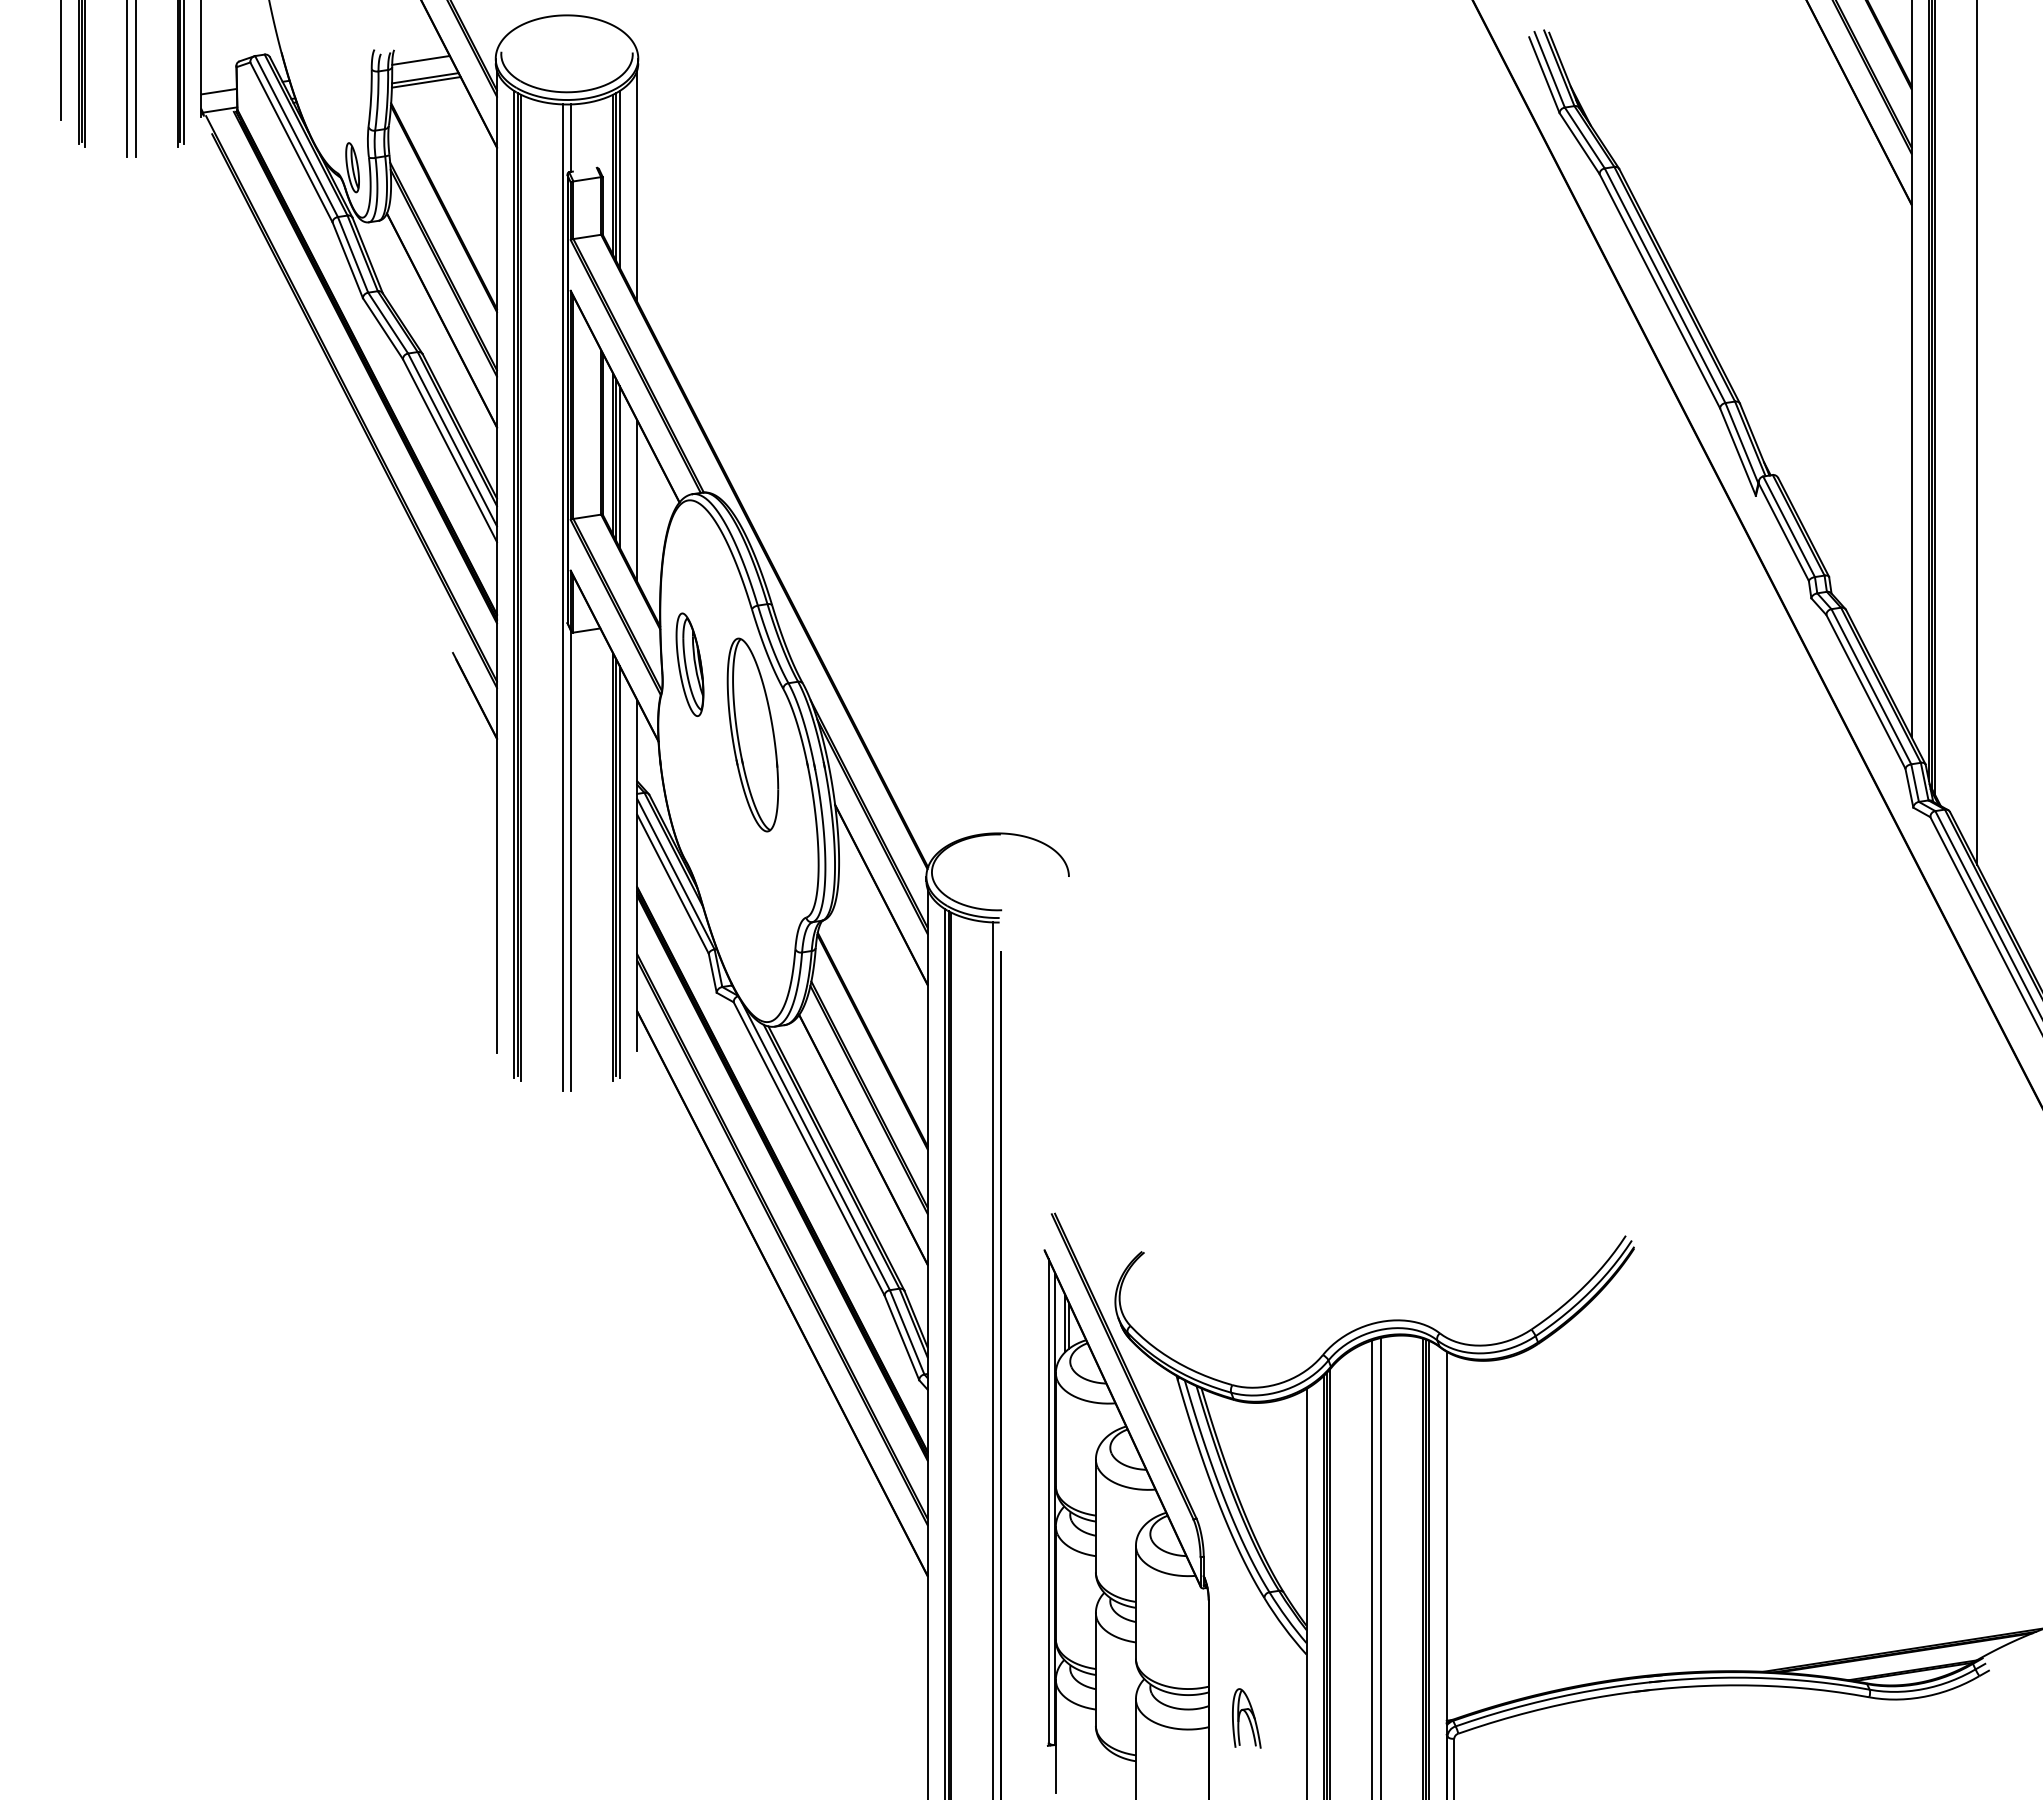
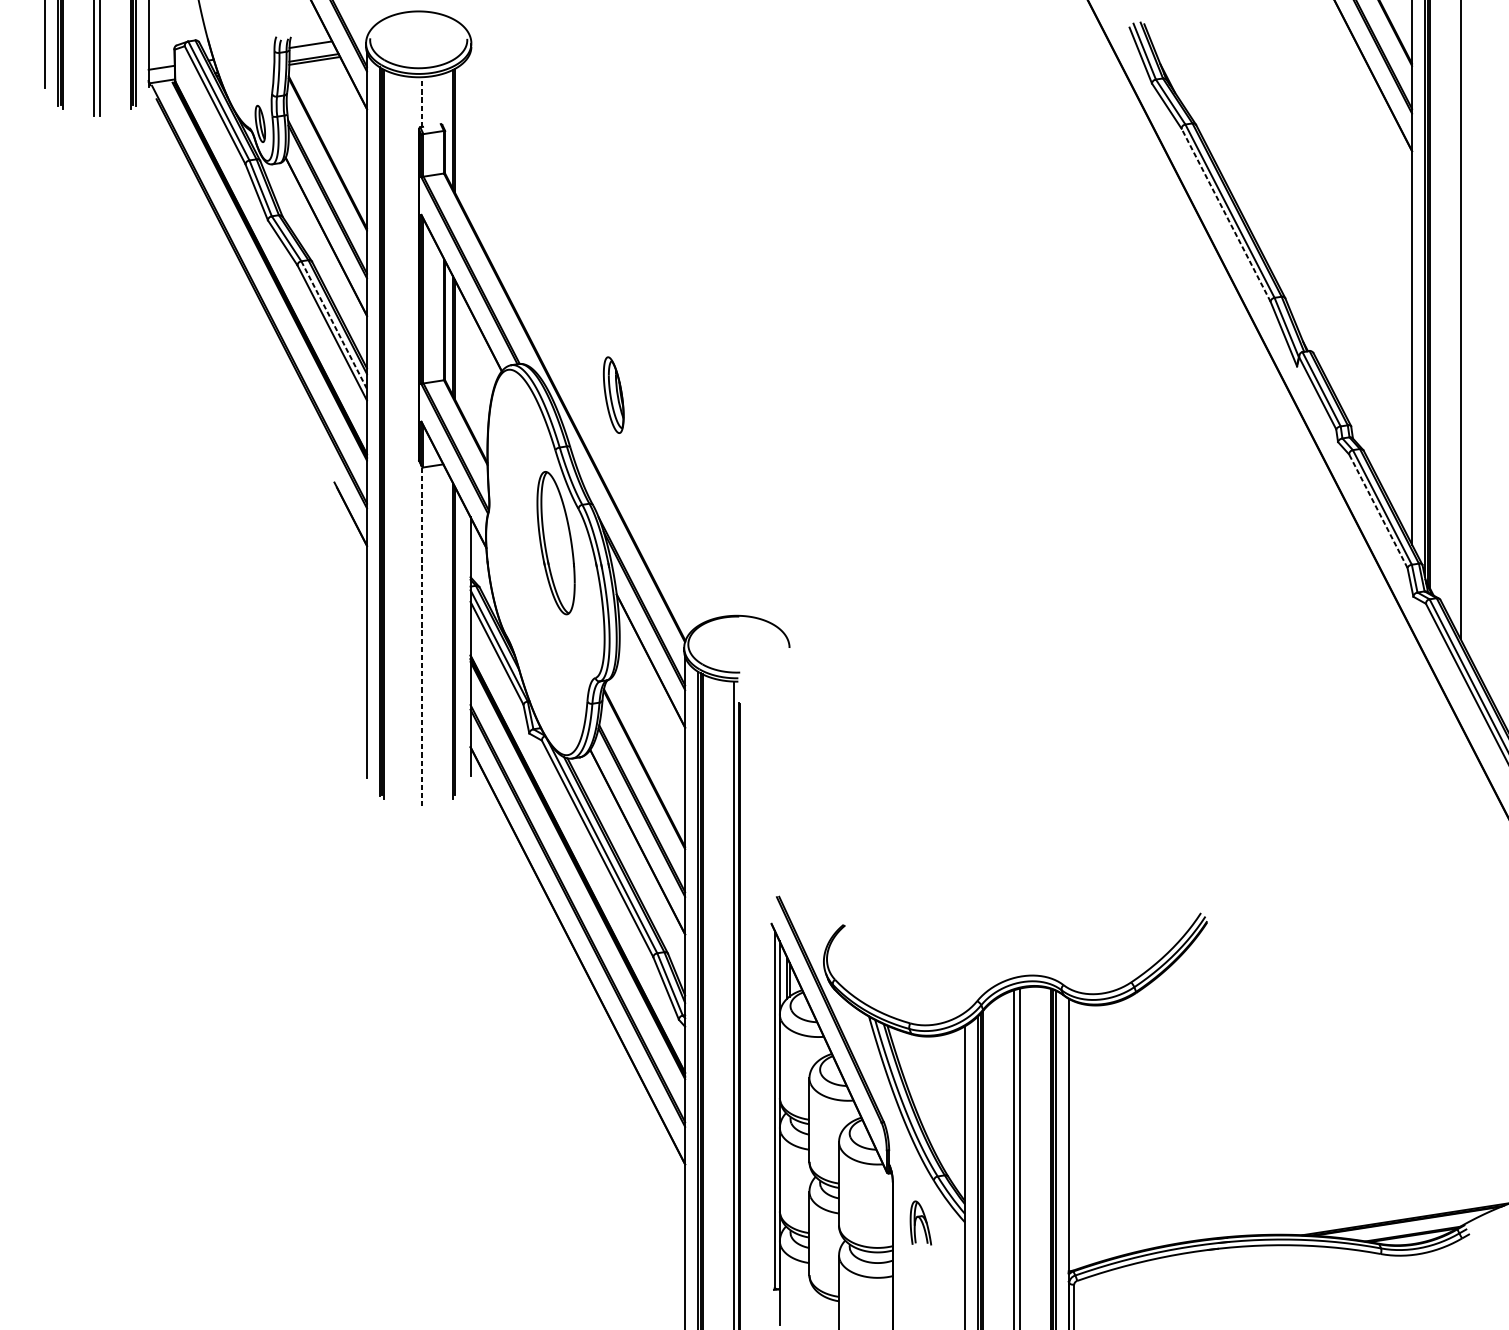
line: (571, 138) -> (422, 102), solid -> dashed
line: (619, 179) -> (457, 132), removed
line: (637, 185) -> (470, 137), removed
line: (1659, 291) -> (1225, 215), solid -> dashed
line: (452, 440) -> (334, 325), solid -> dashed
line: (619, 466) -> (457, 344), removed
line: (637, 500) -> (470, 369), removed
line: (562, 597) -> (415, 441), removed
part: (689, 664) -> (613, 394), moved
line: (1865, 691) -> (1378, 510), solid -> dashed
line: (571, 861) -> (422, 636), solid -> dashed
line: (619, 871) -> (457, 643), removed
part: (1246, 1718) -> (920, 1223), moved

